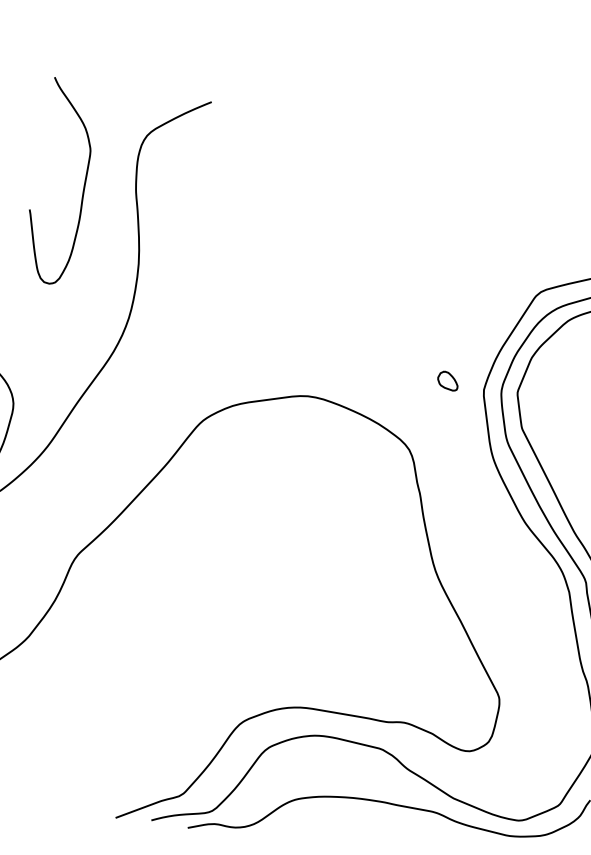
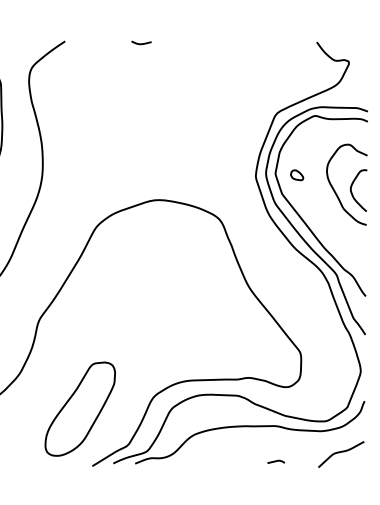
curve: (337, 131) -> (141, 43), added
part: (448, 381) -> (297, 175), moved
part: (115, 717) -> (80, 408), added

